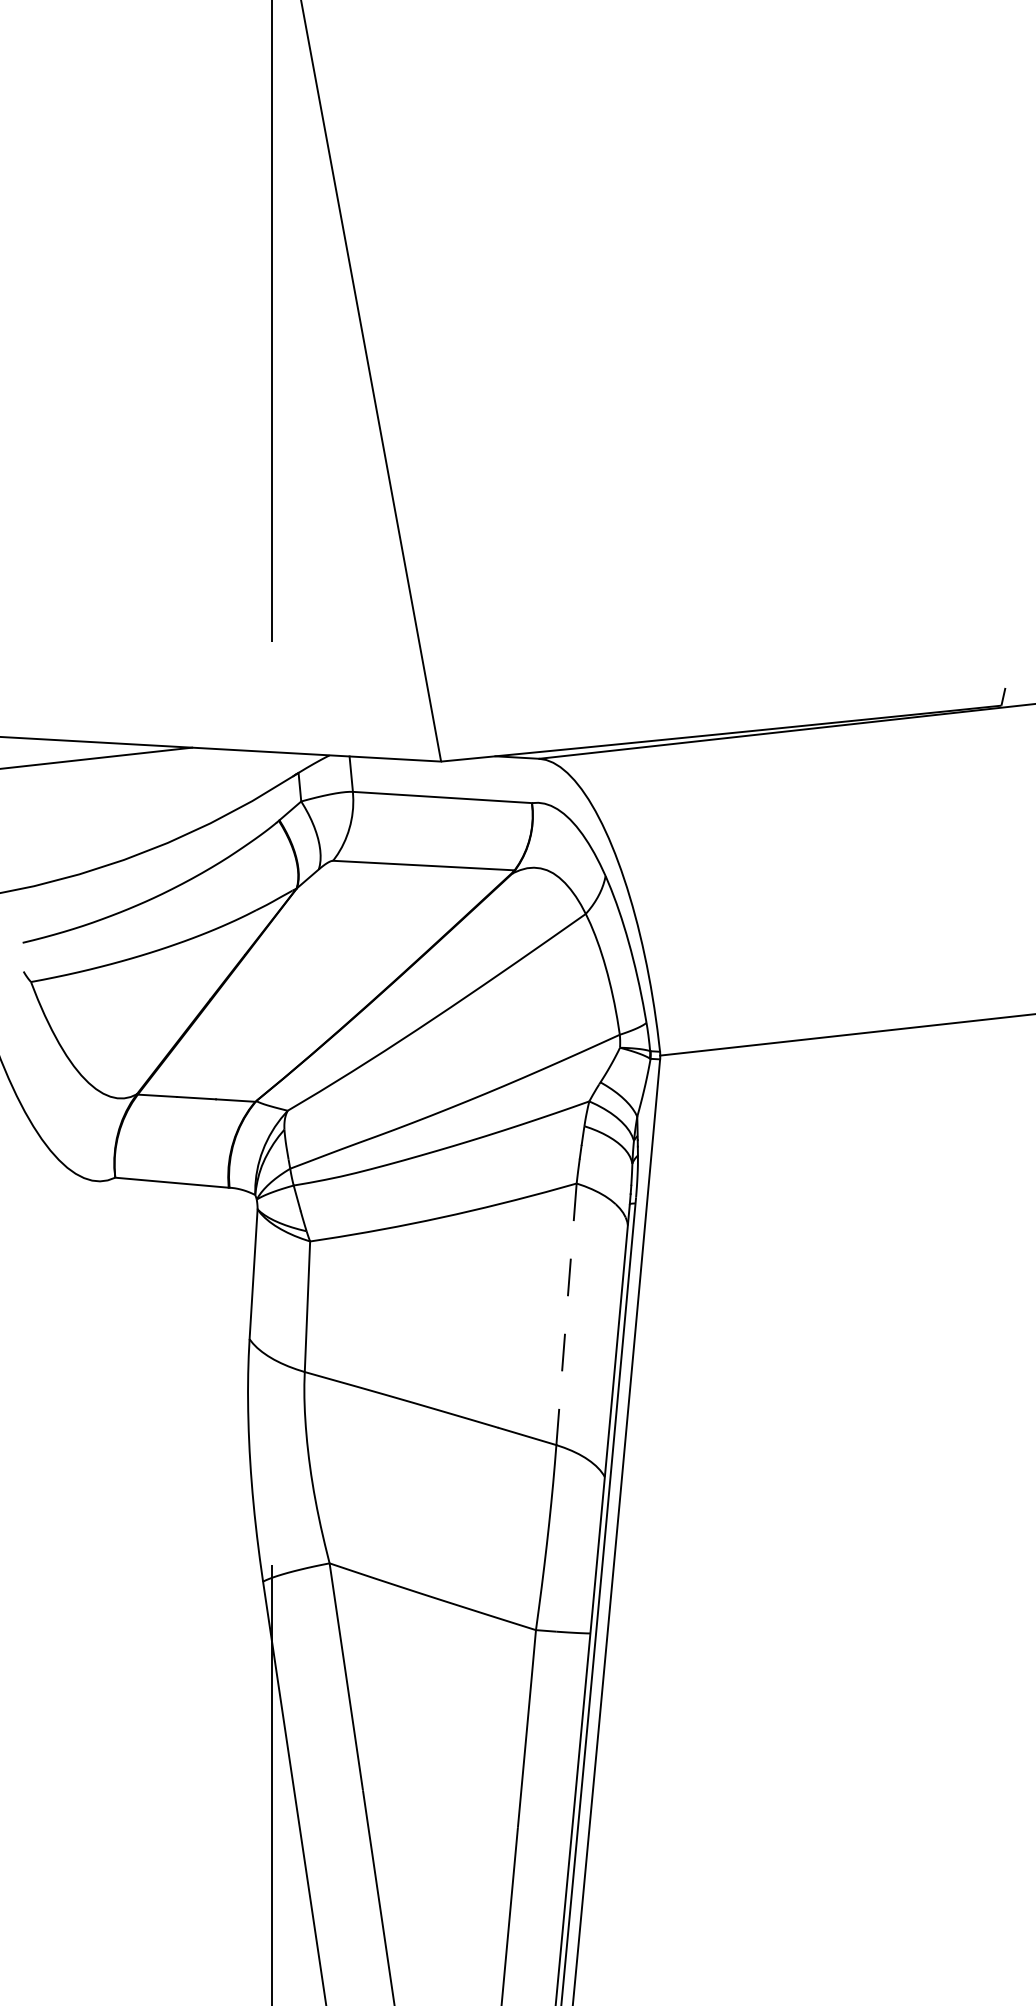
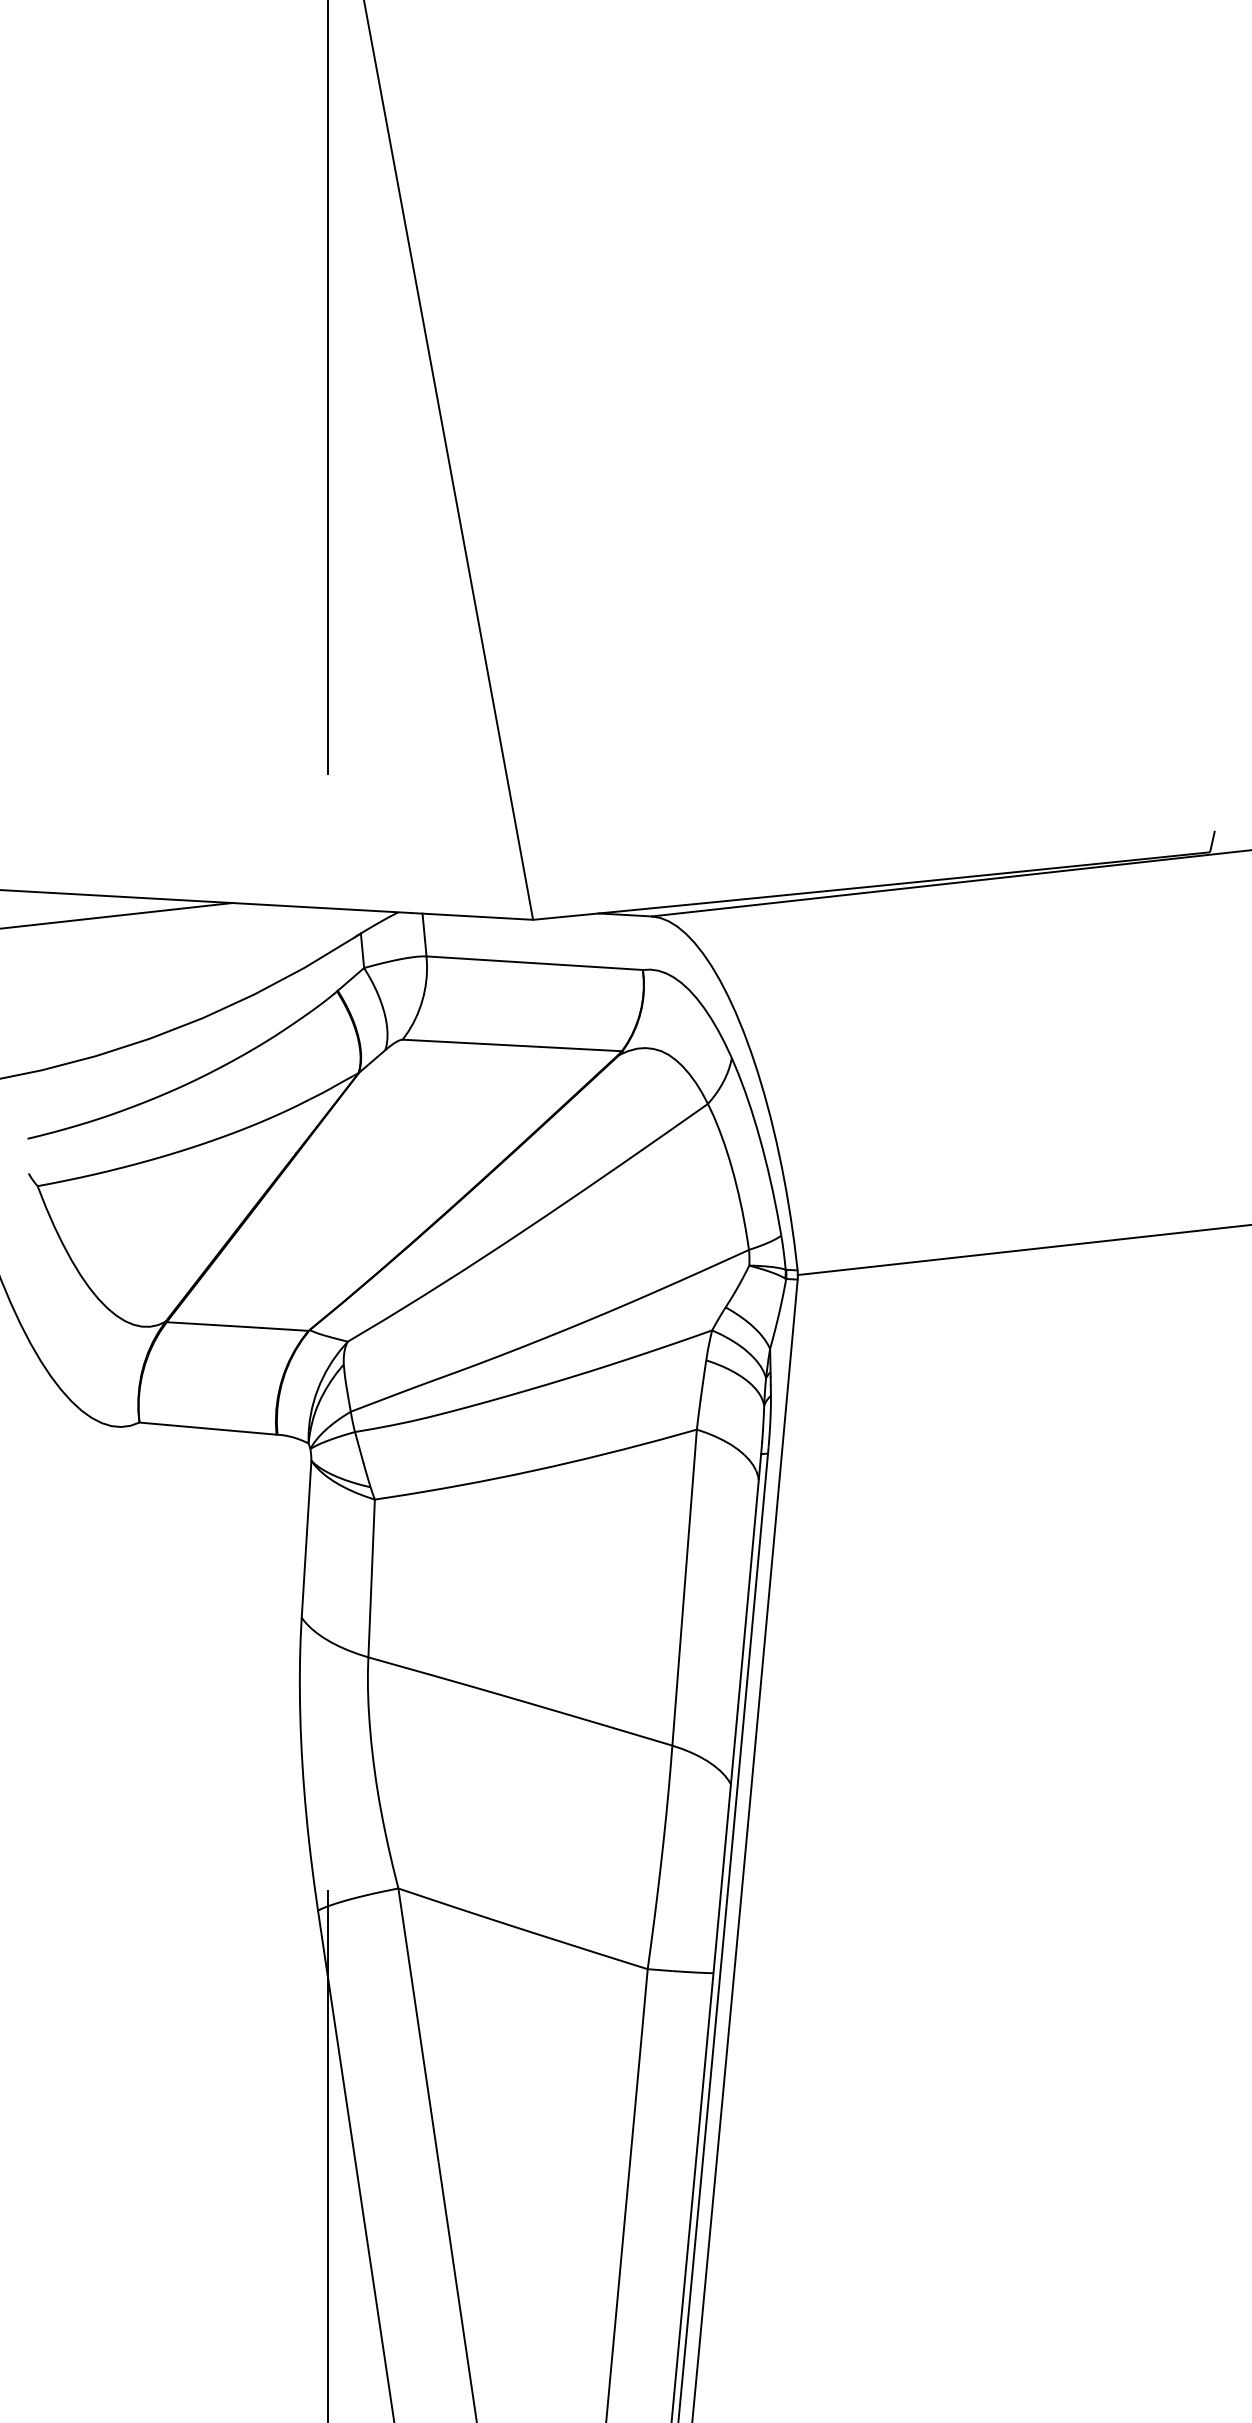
line: (566, 1315) -> (684, 1588), dashed -> solid

